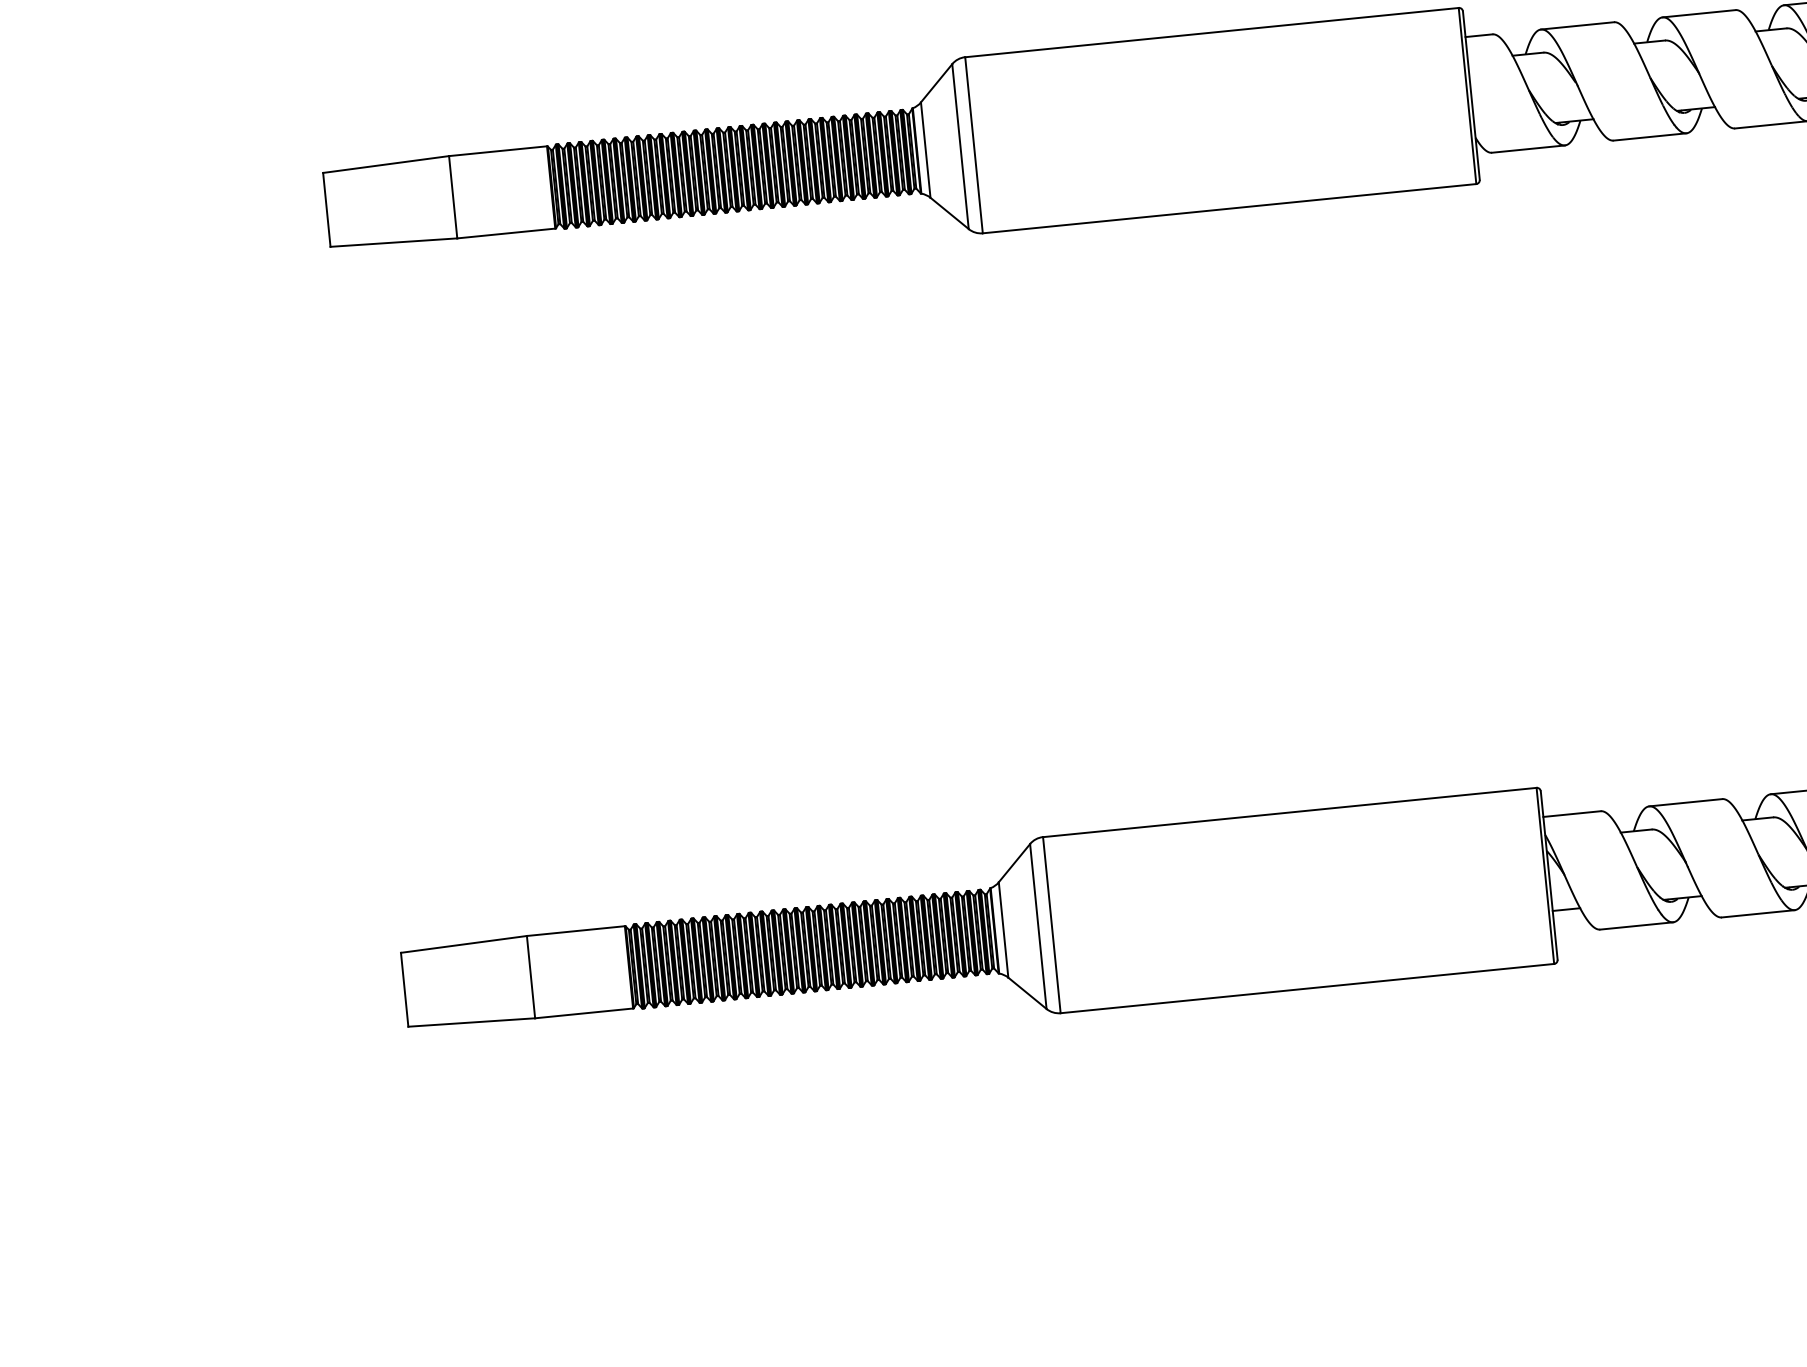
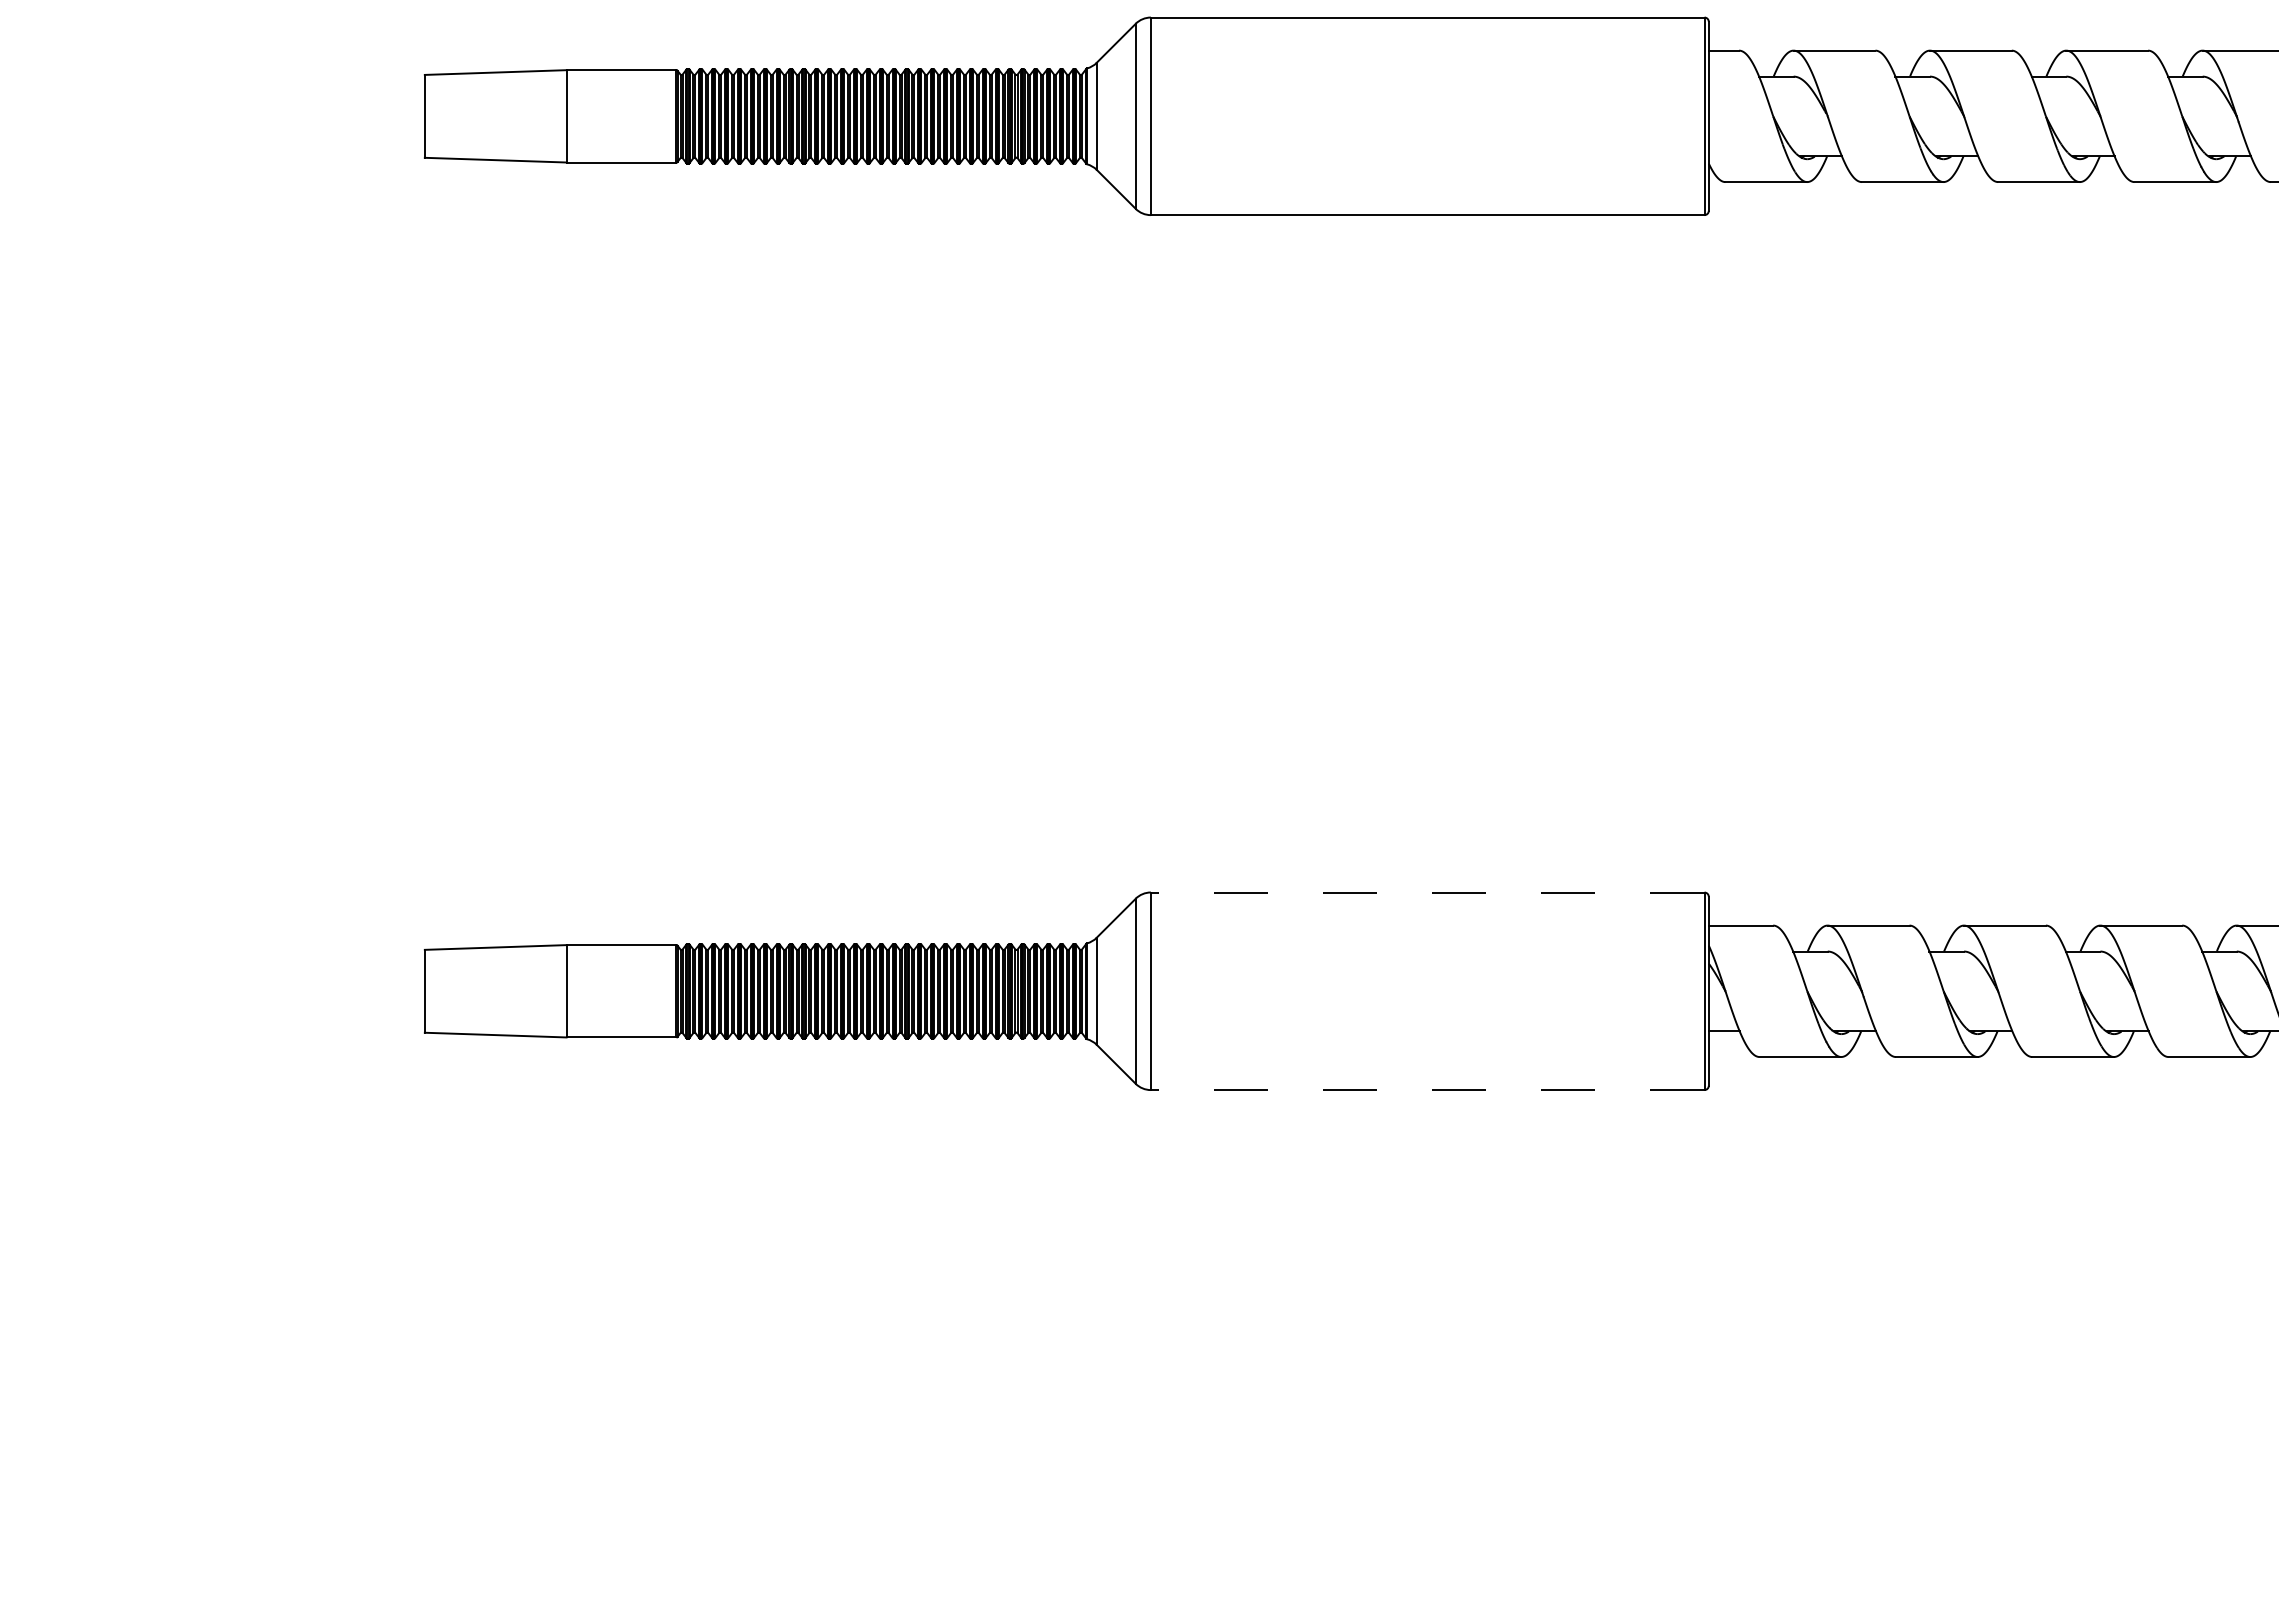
line: (1289, 812) -> (1427, 892), solid -> dashed
line: (1307, 988) -> (1427, 1090), solid -> dashed

